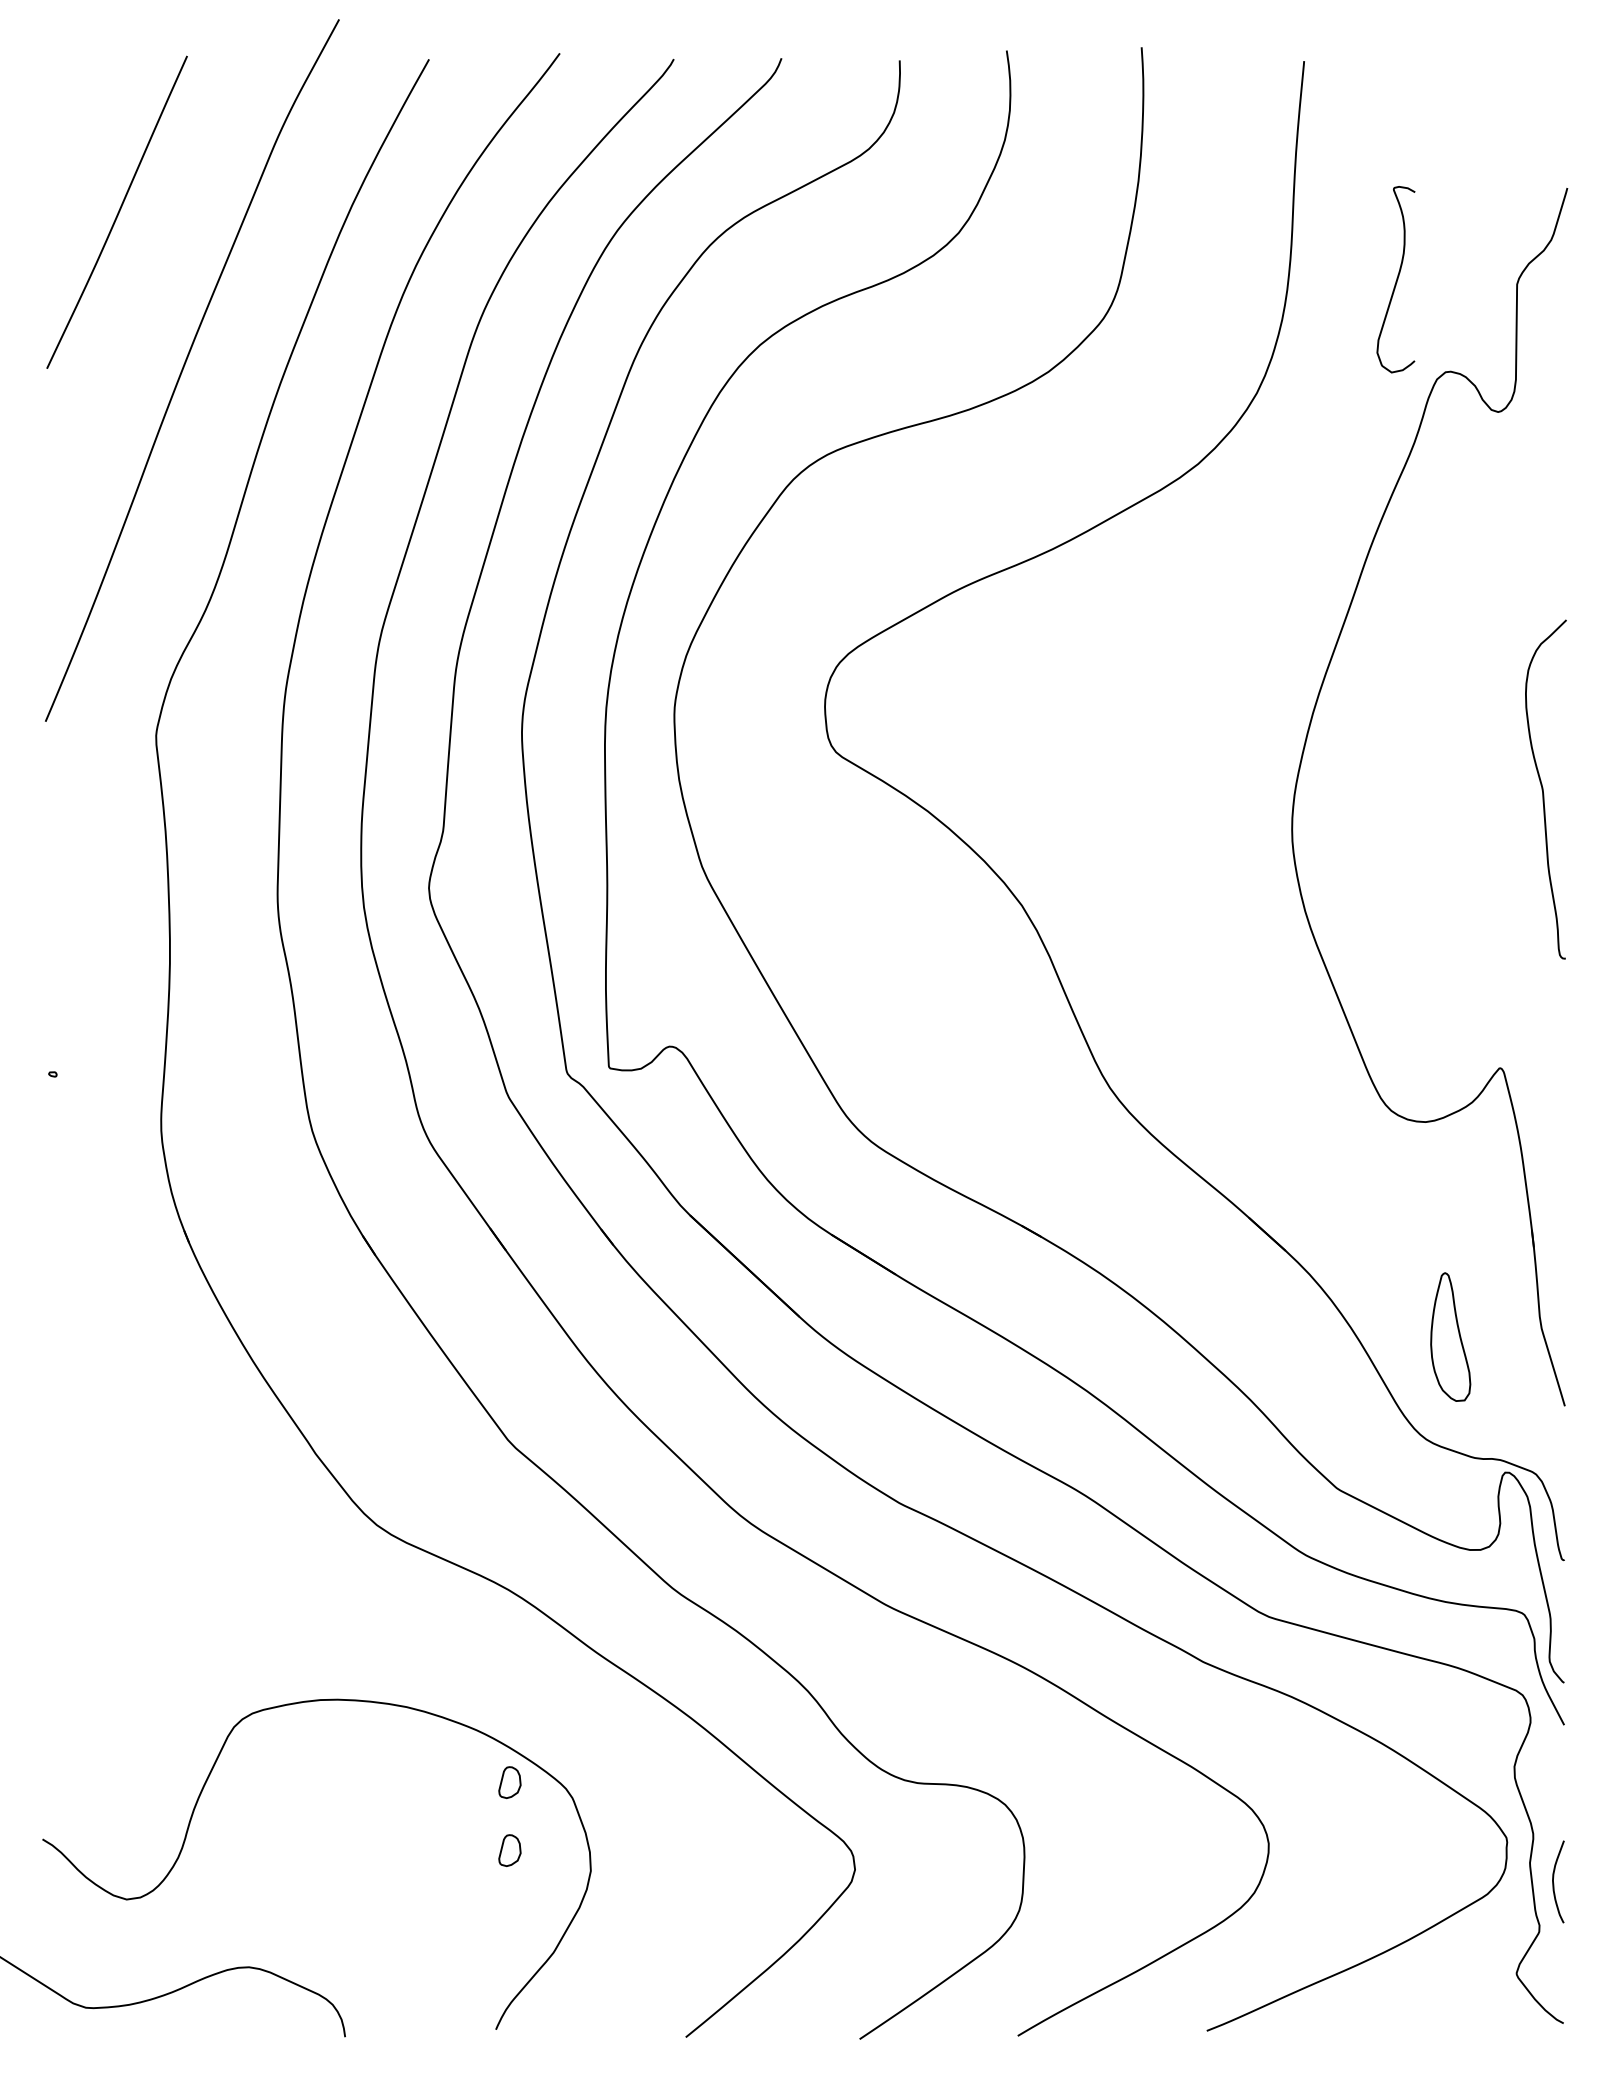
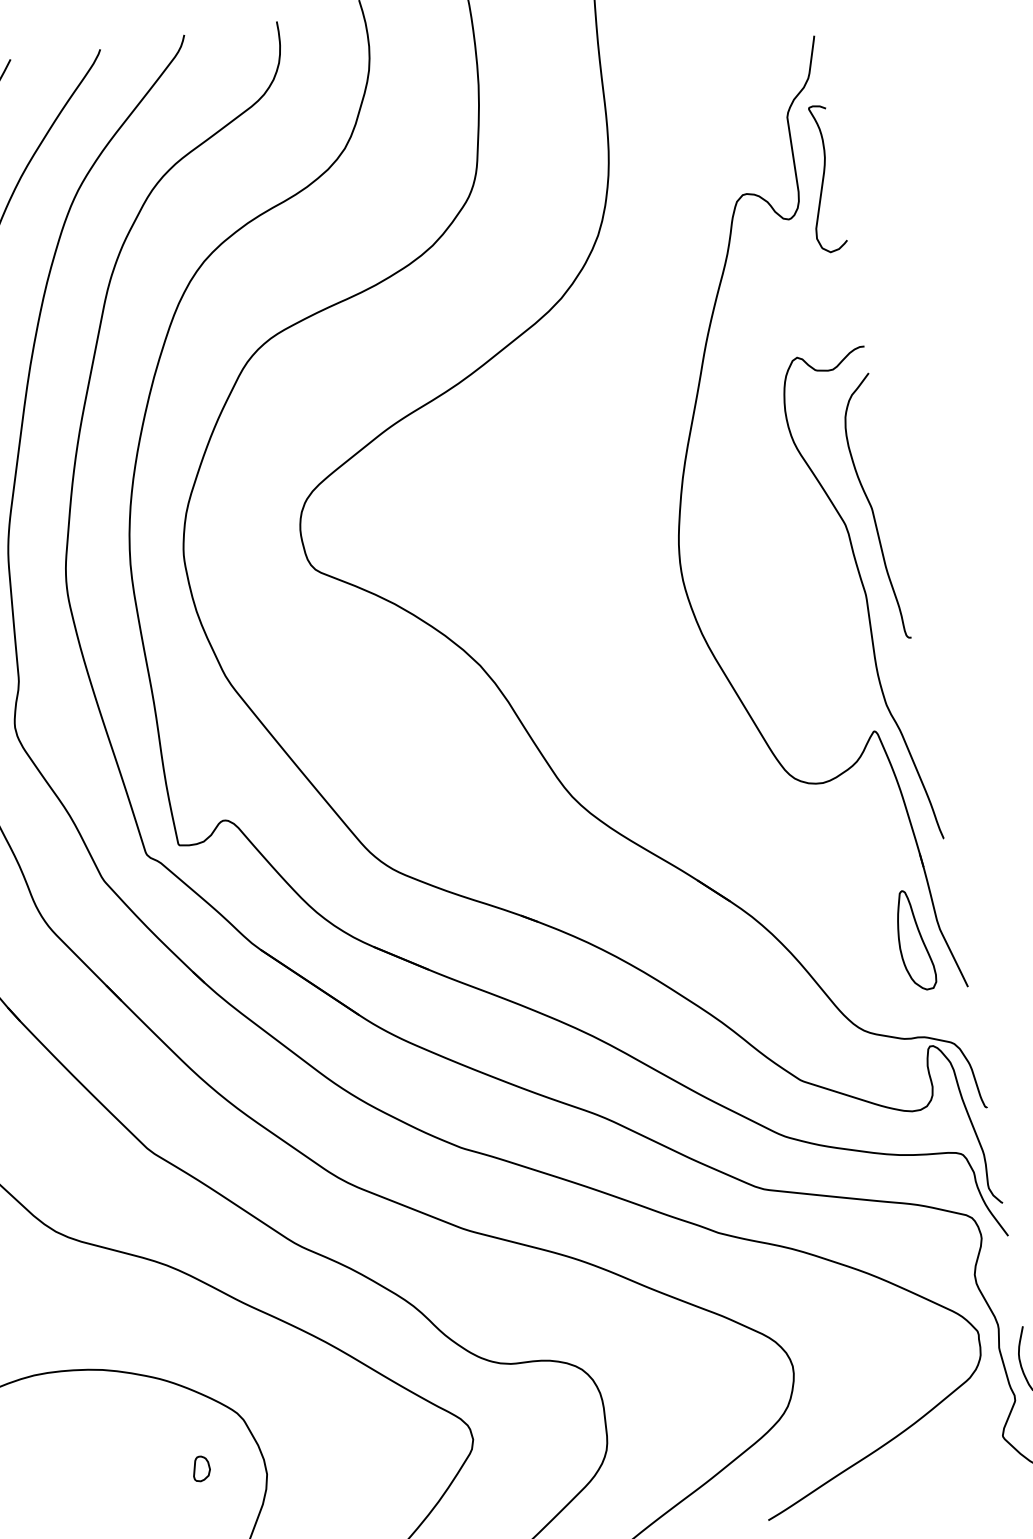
curve: (1396, 279) -> (822, 179), moved
curve: (1516, 900) -> (865, 598), added
part: (1450, 1336) -> (914, 939), moved
part: (509, 1782) -> (192, 1415), removed

